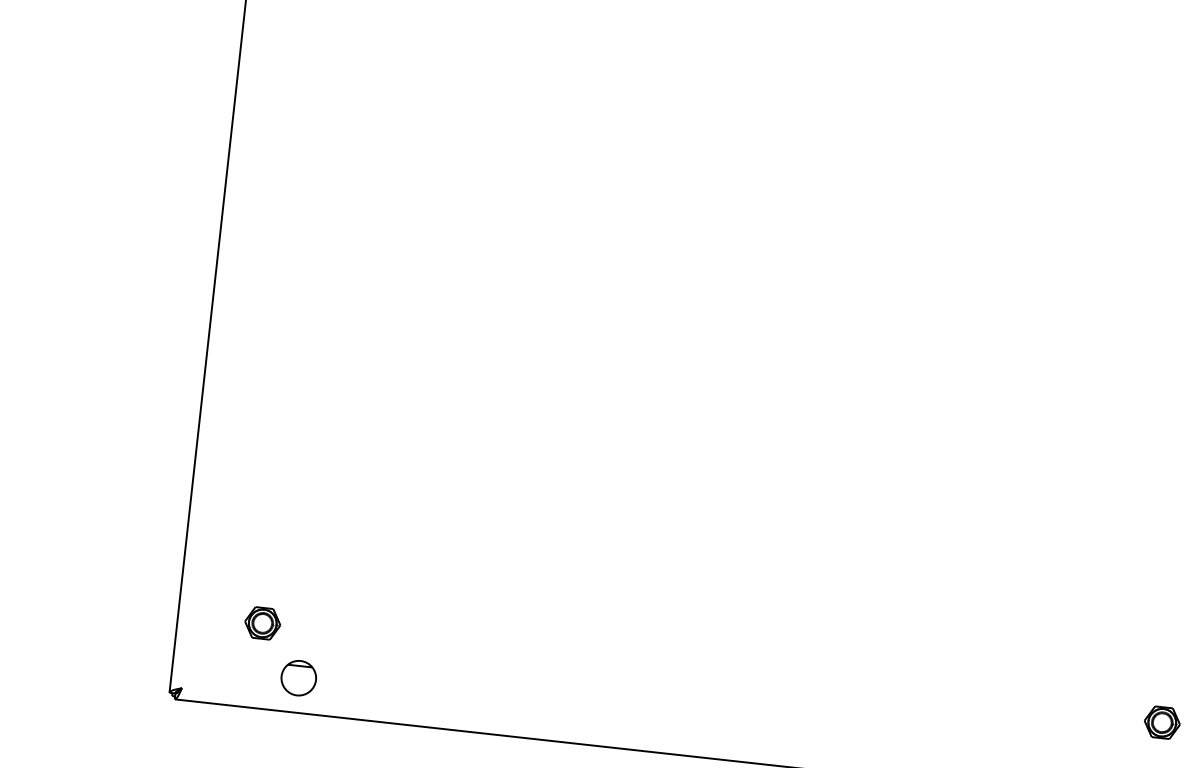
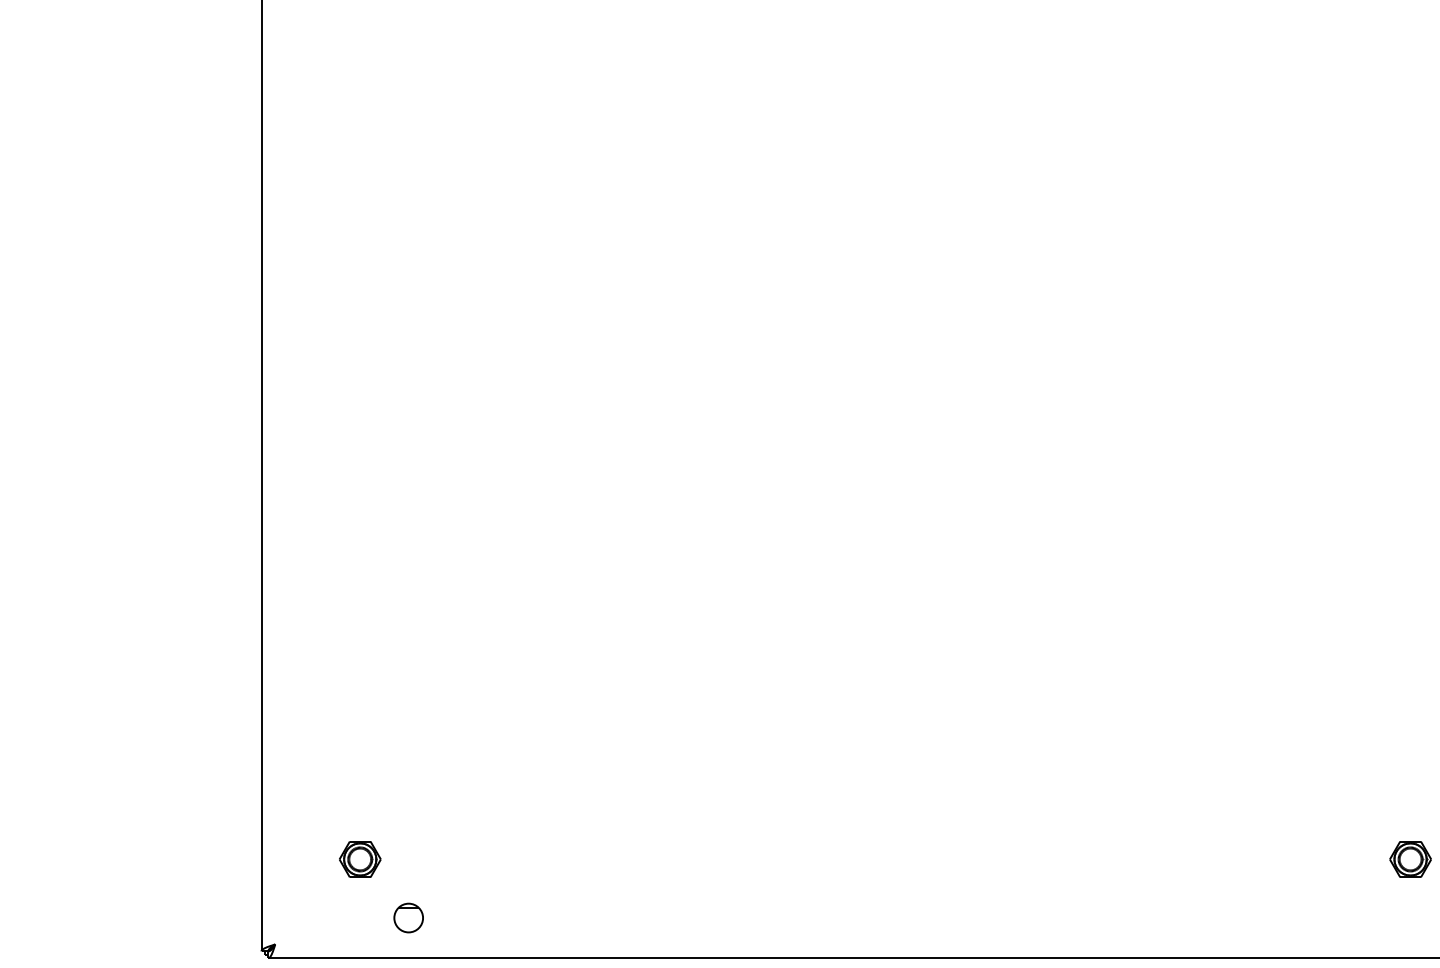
part: (298, 677) -> (408, 917), size x0.71

